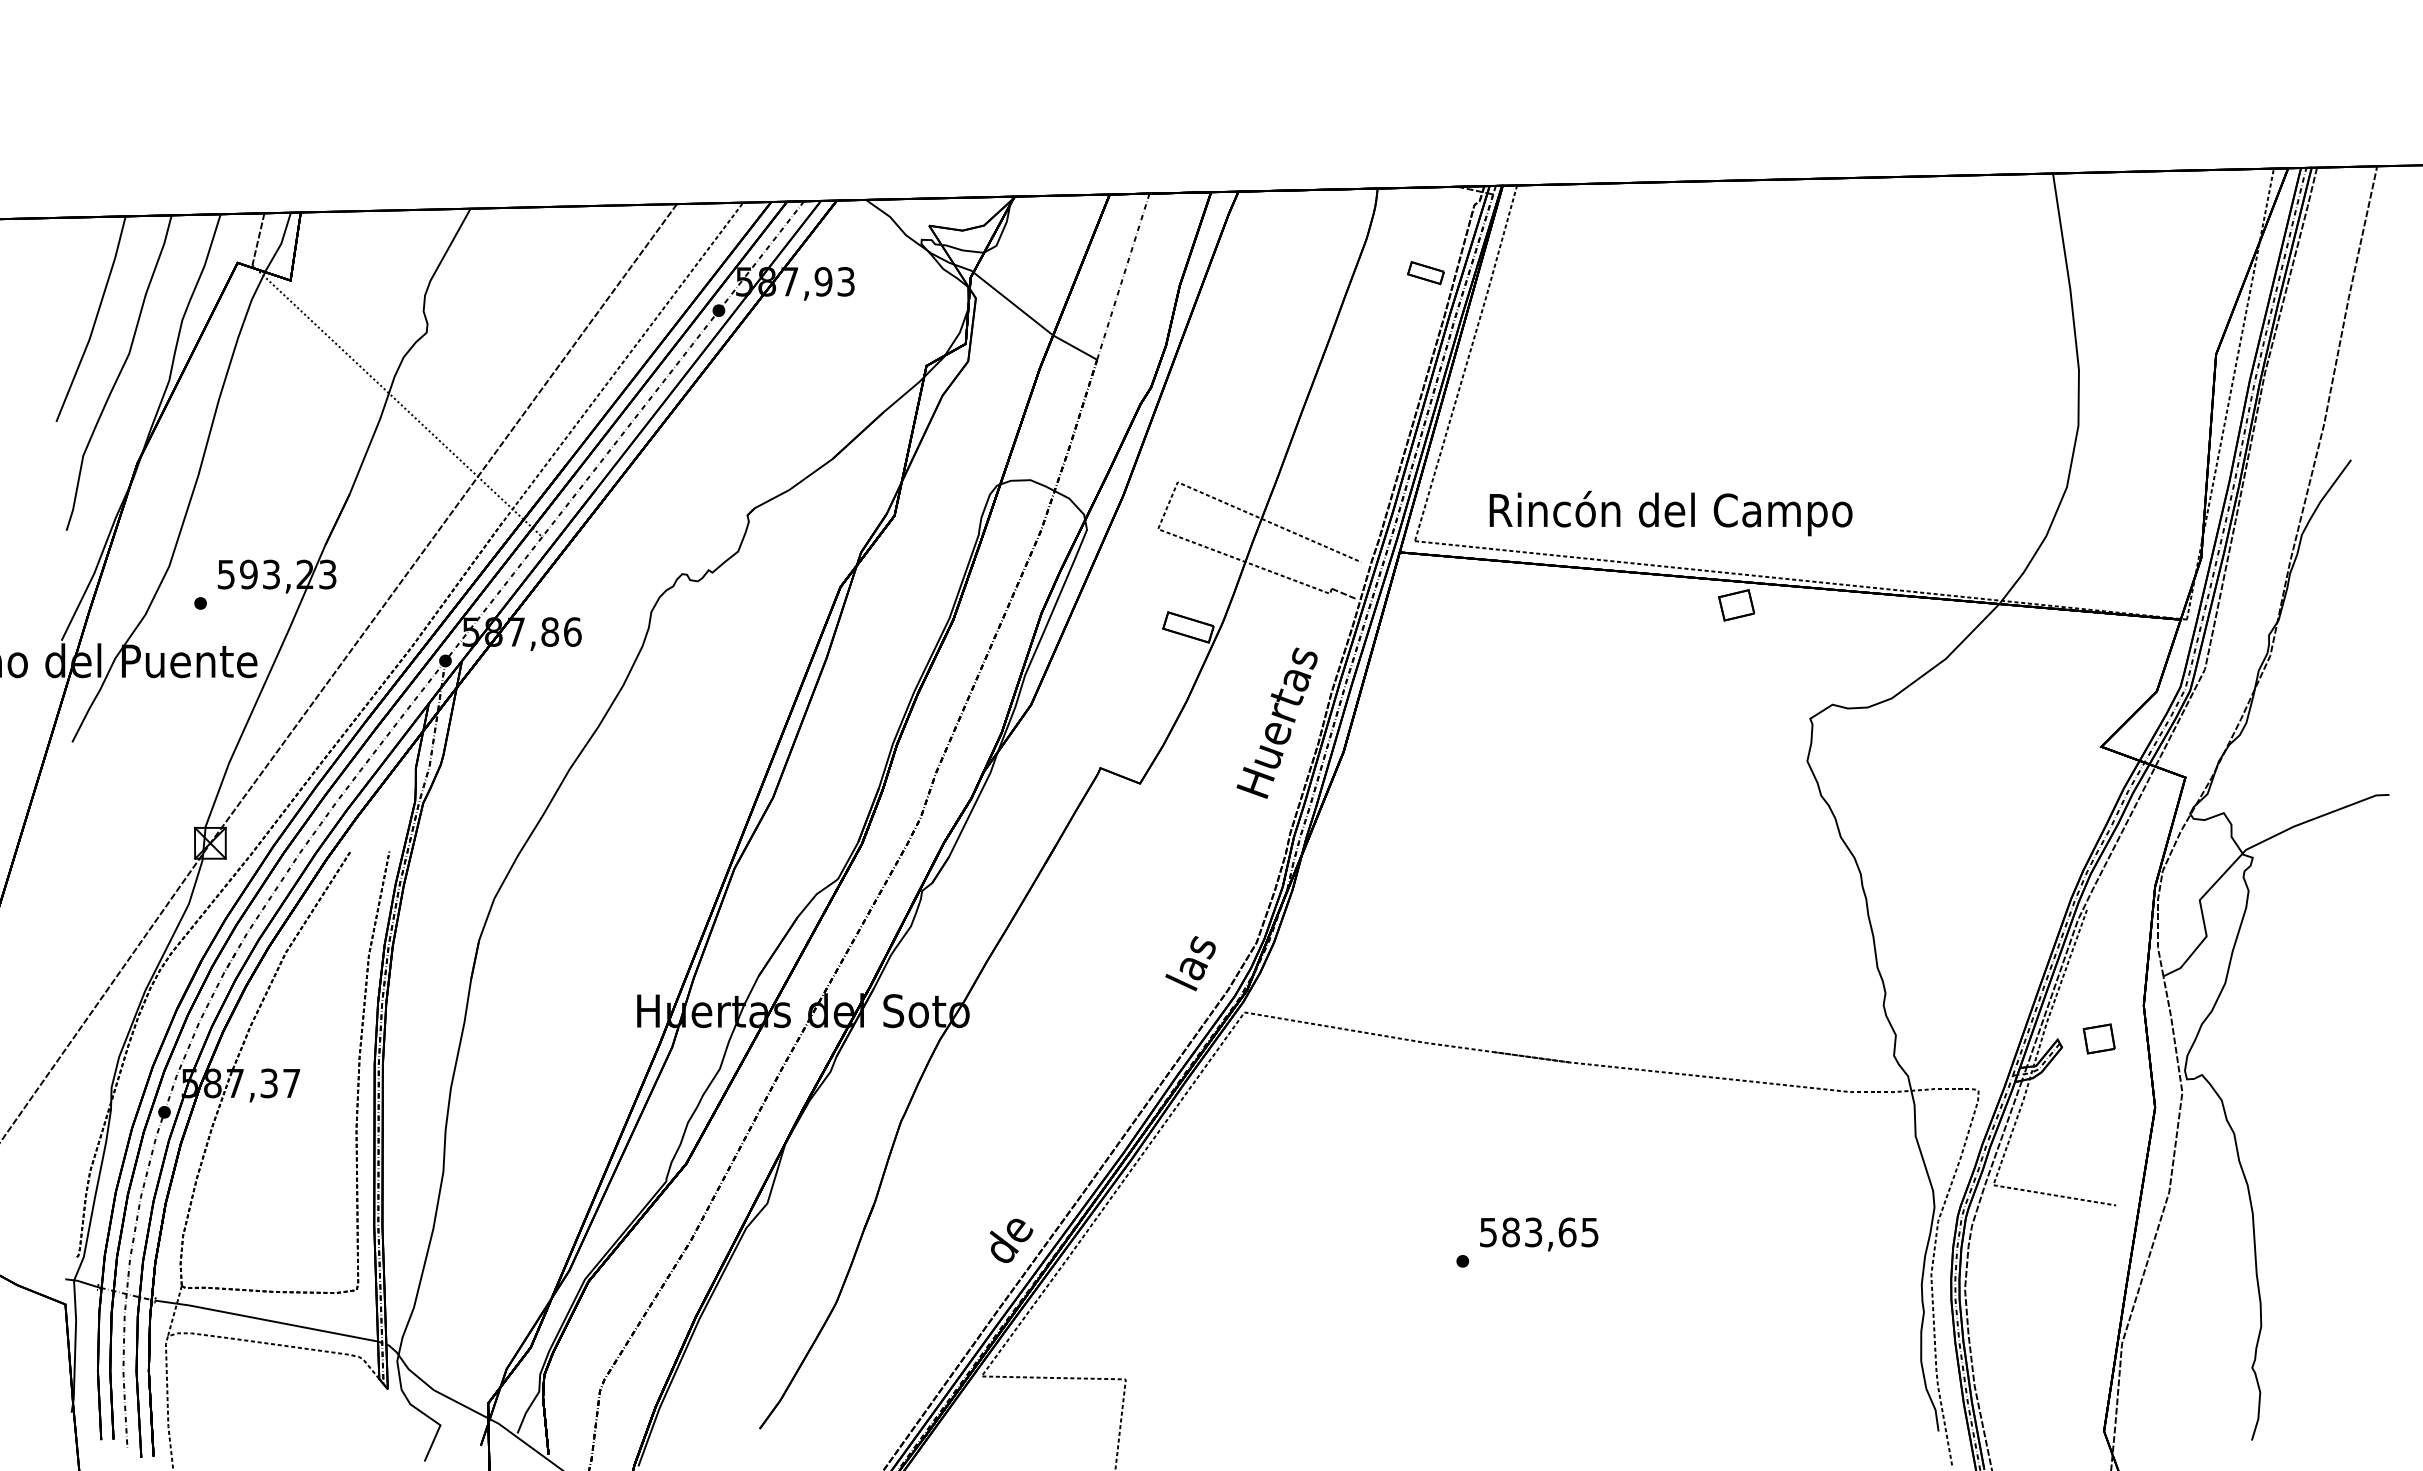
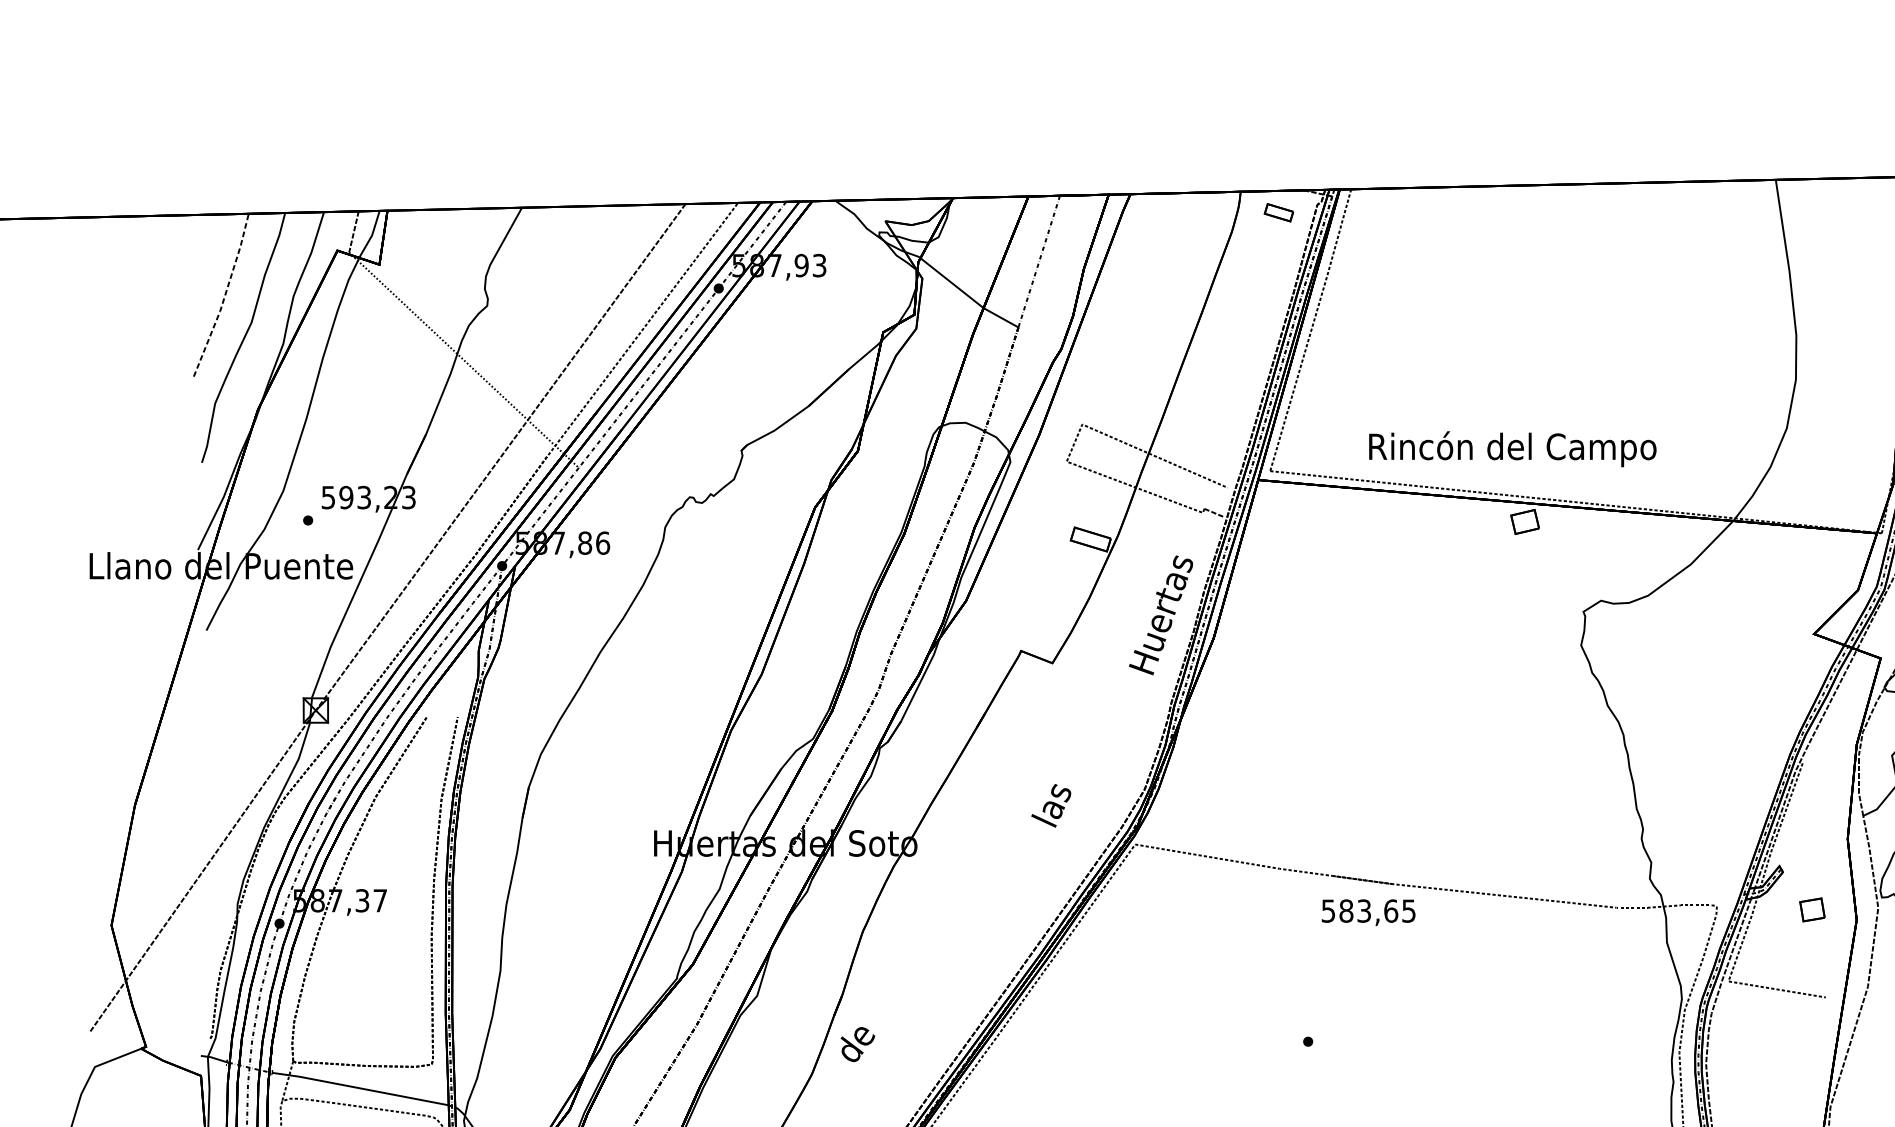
part: (1425, 273) -> (1278, 213), moved
line: (95, 320) -> (224, 296), solid -> dashed
text: (1670, 513) -> (1512, 449), moved
text: (1190, 963) -> (1051, 805), moved
part: (2098, 1038) -> (1811, 909), moved
text: (1539, 1234) -> (1368, 912), moved
text: (1011, 1240) -> (857, 1044), moved

